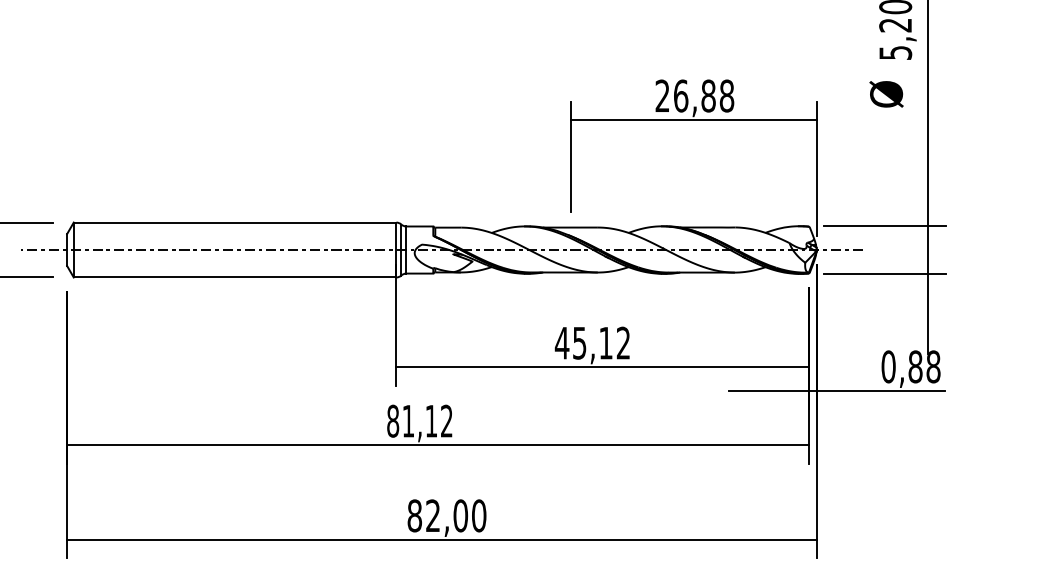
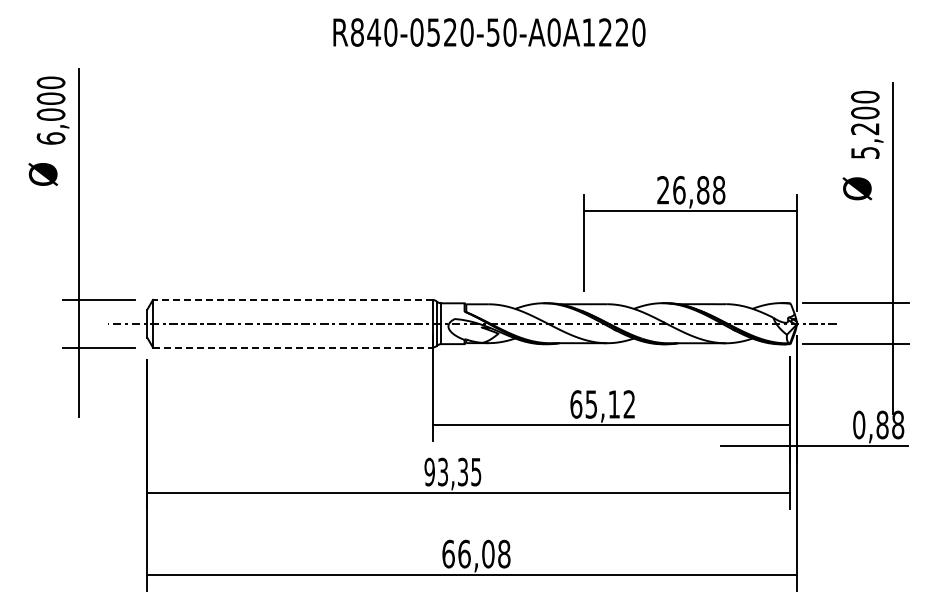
line: (234, 222) -> (292, 299), solid -> dashed
line: (234, 277) -> (292, 347), solid -> dashed
text: (562, 343) -> (576, 404), 45,12 -> 65,12
text: (419, 420) -> (452, 471), 81,12 -> 93,35
text: (447, 515) -> (476, 553), 82,00 -> 66,08

